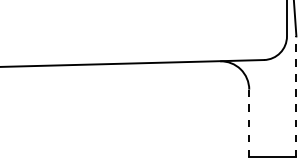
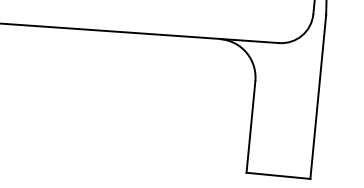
line: (296, 96) -> (318, 96), dashed -> solid
line: (249, 123) -> (251, 127), dashed -> solid

